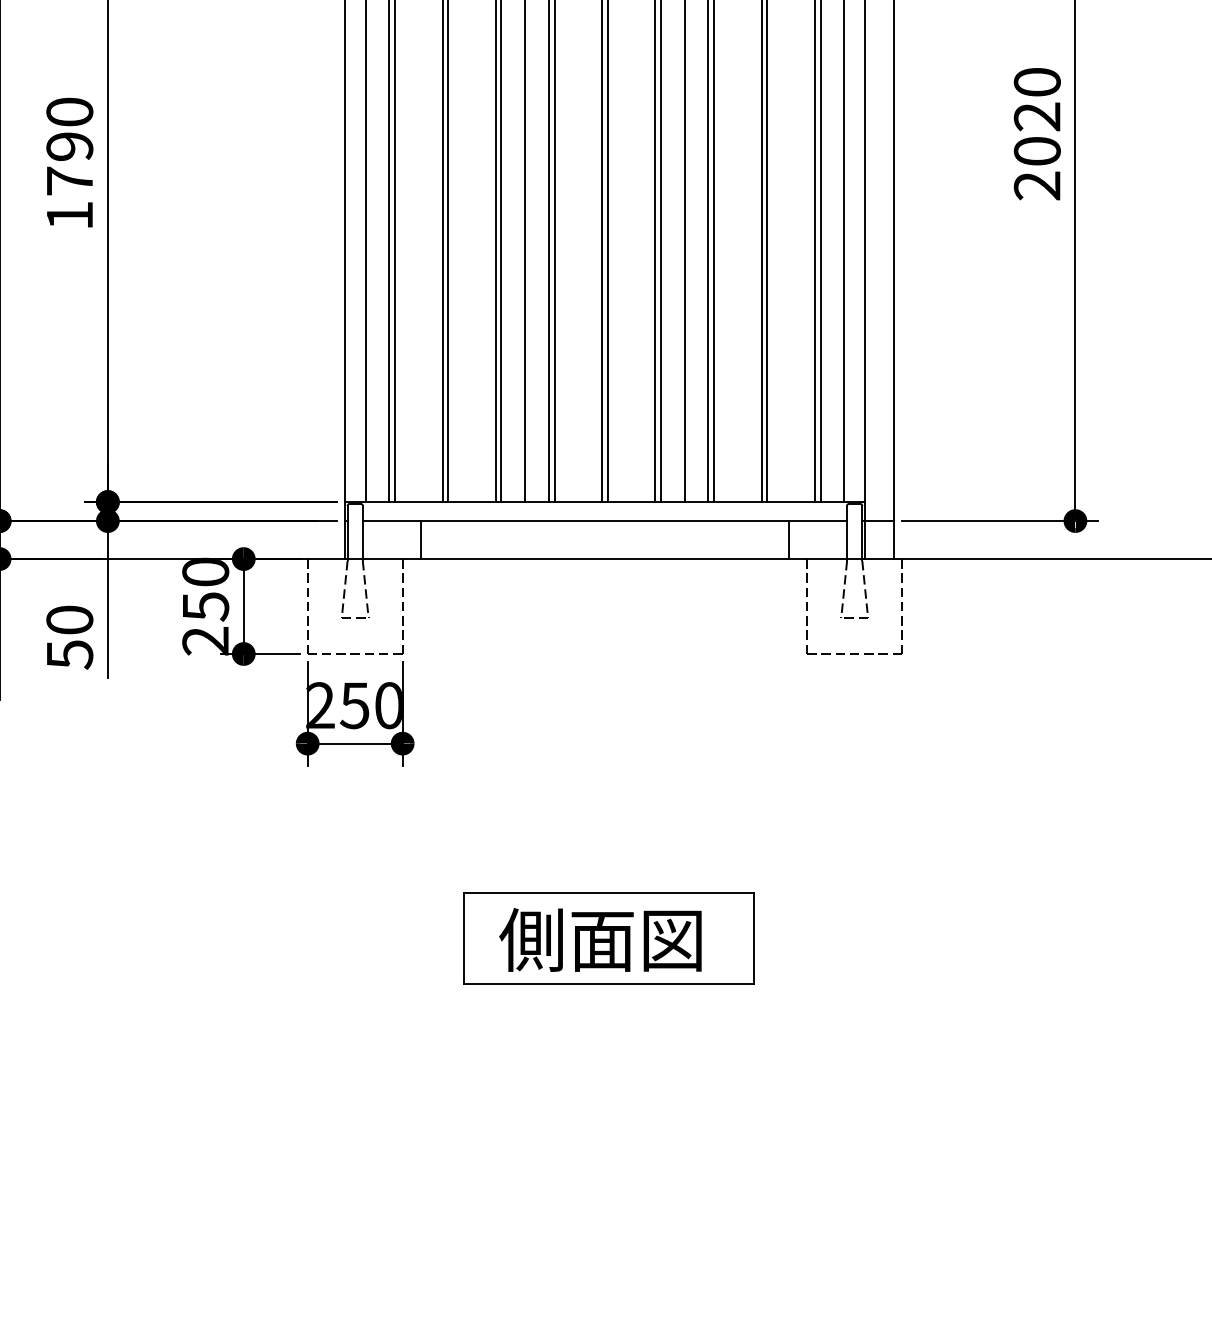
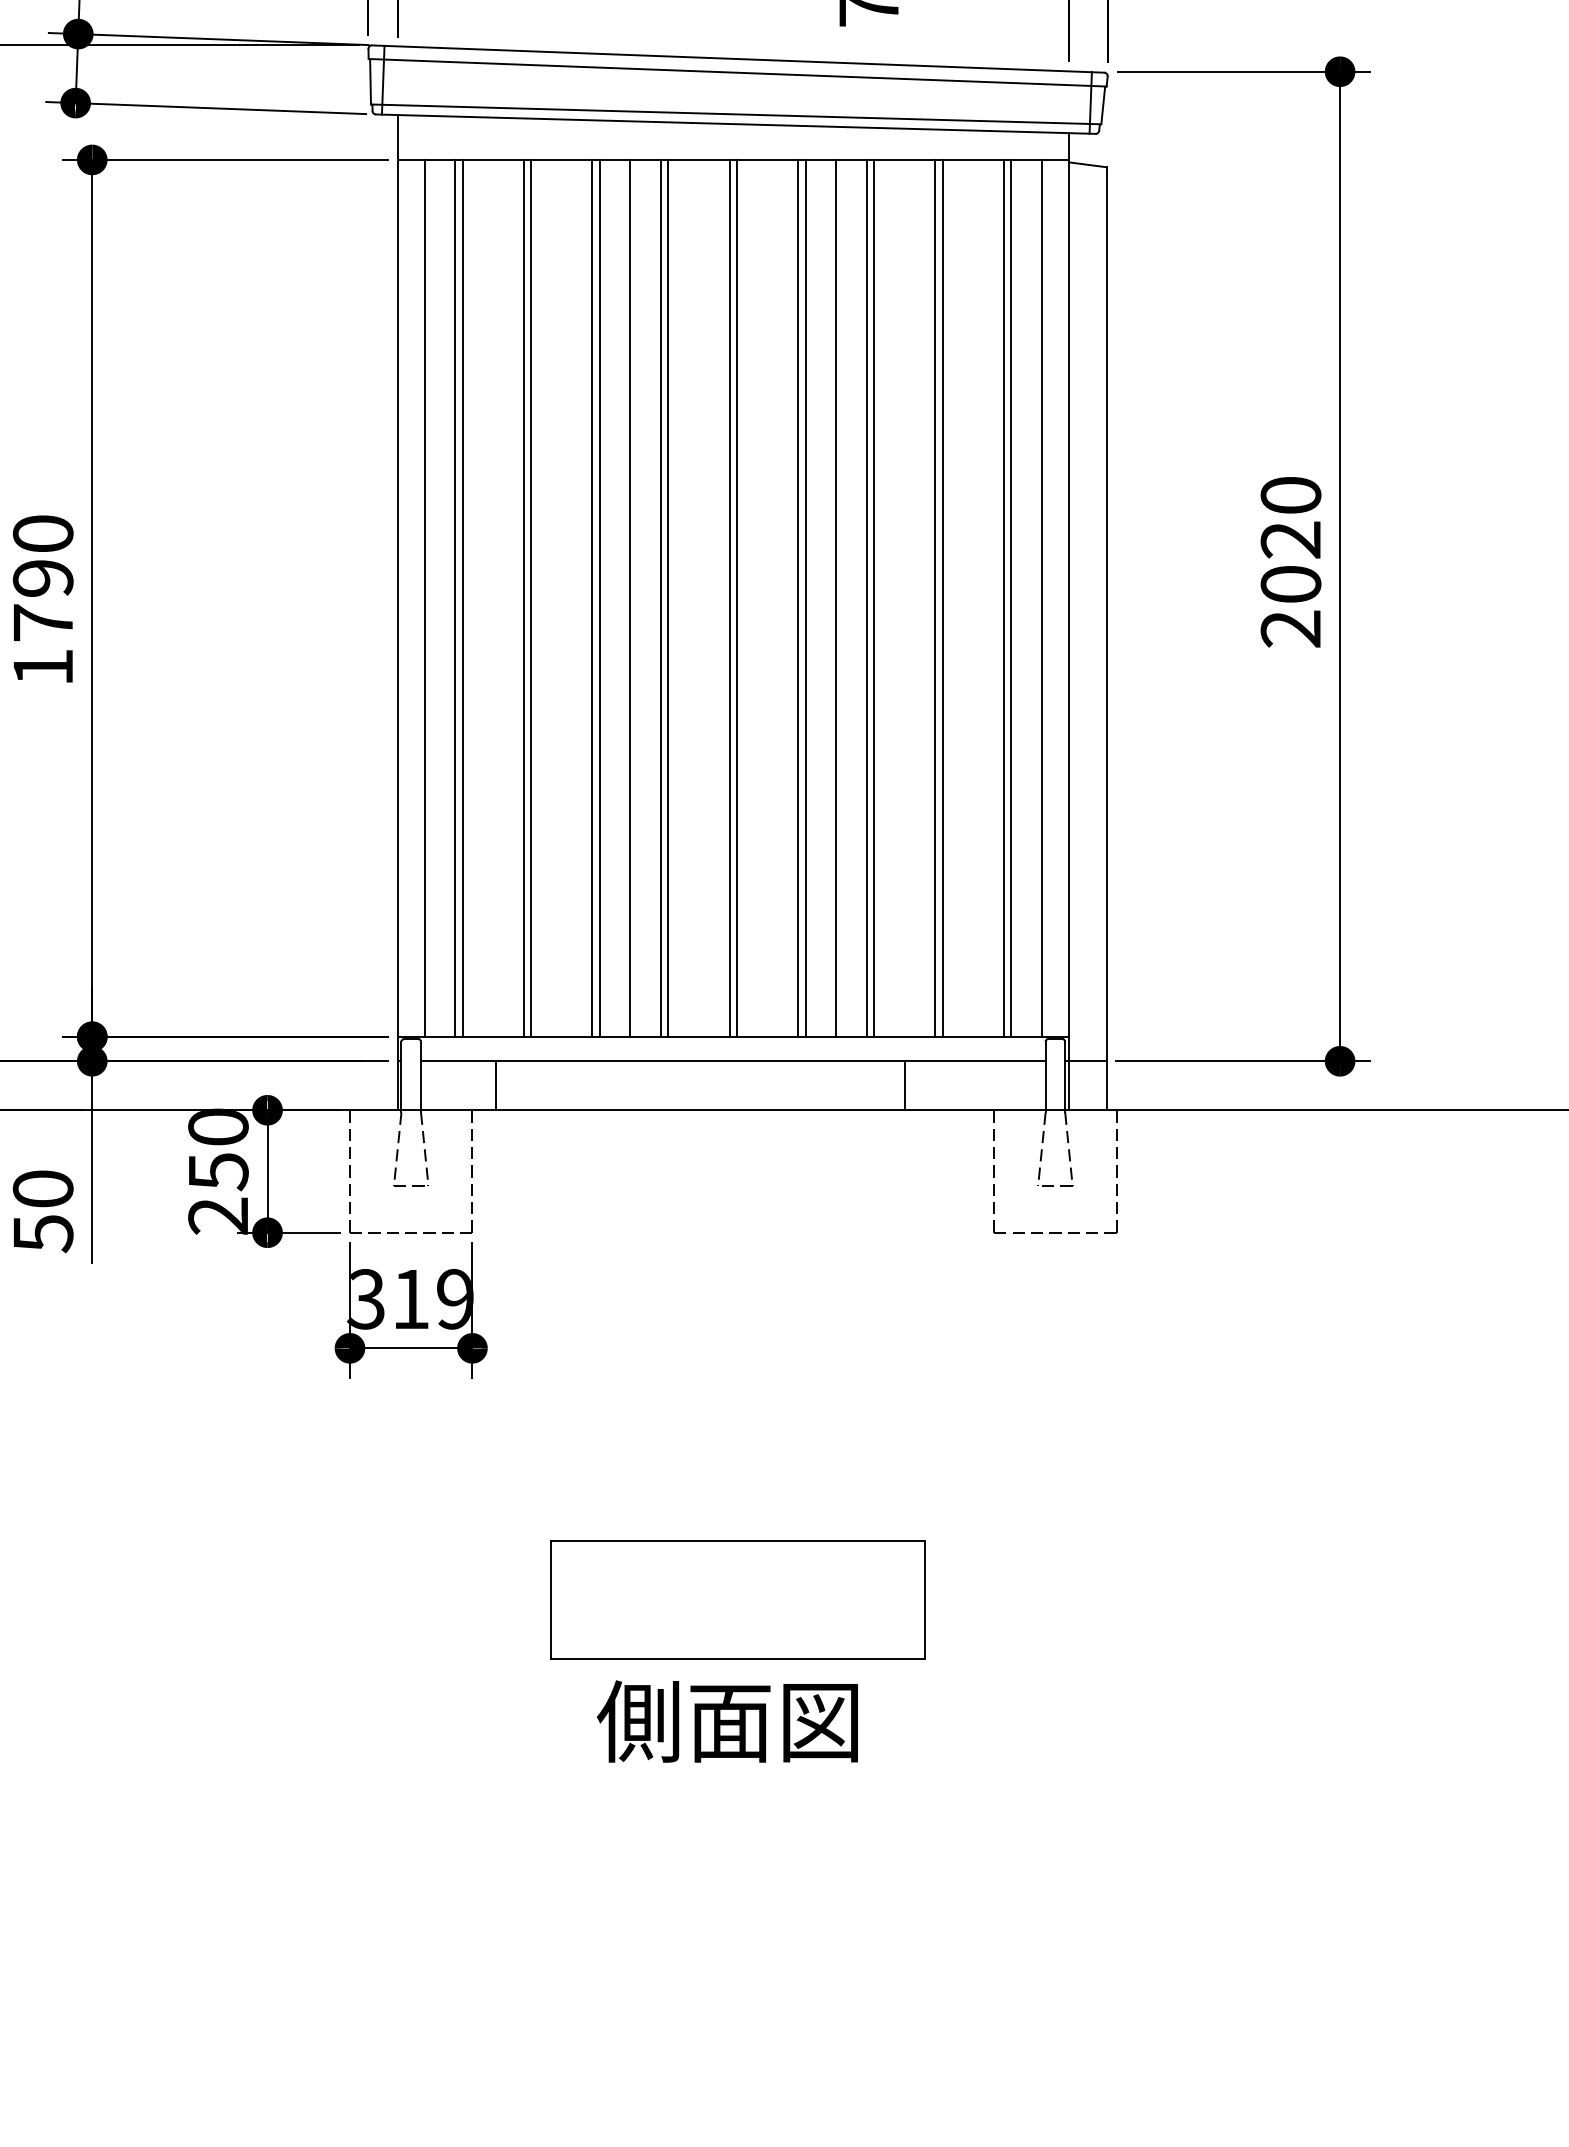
line: (788, 539) -> (904, 1085), moved
text: (354, 705) -> (410, 1299), 250 -> 319
text: (600, 939) -> (727, 1721), moved

